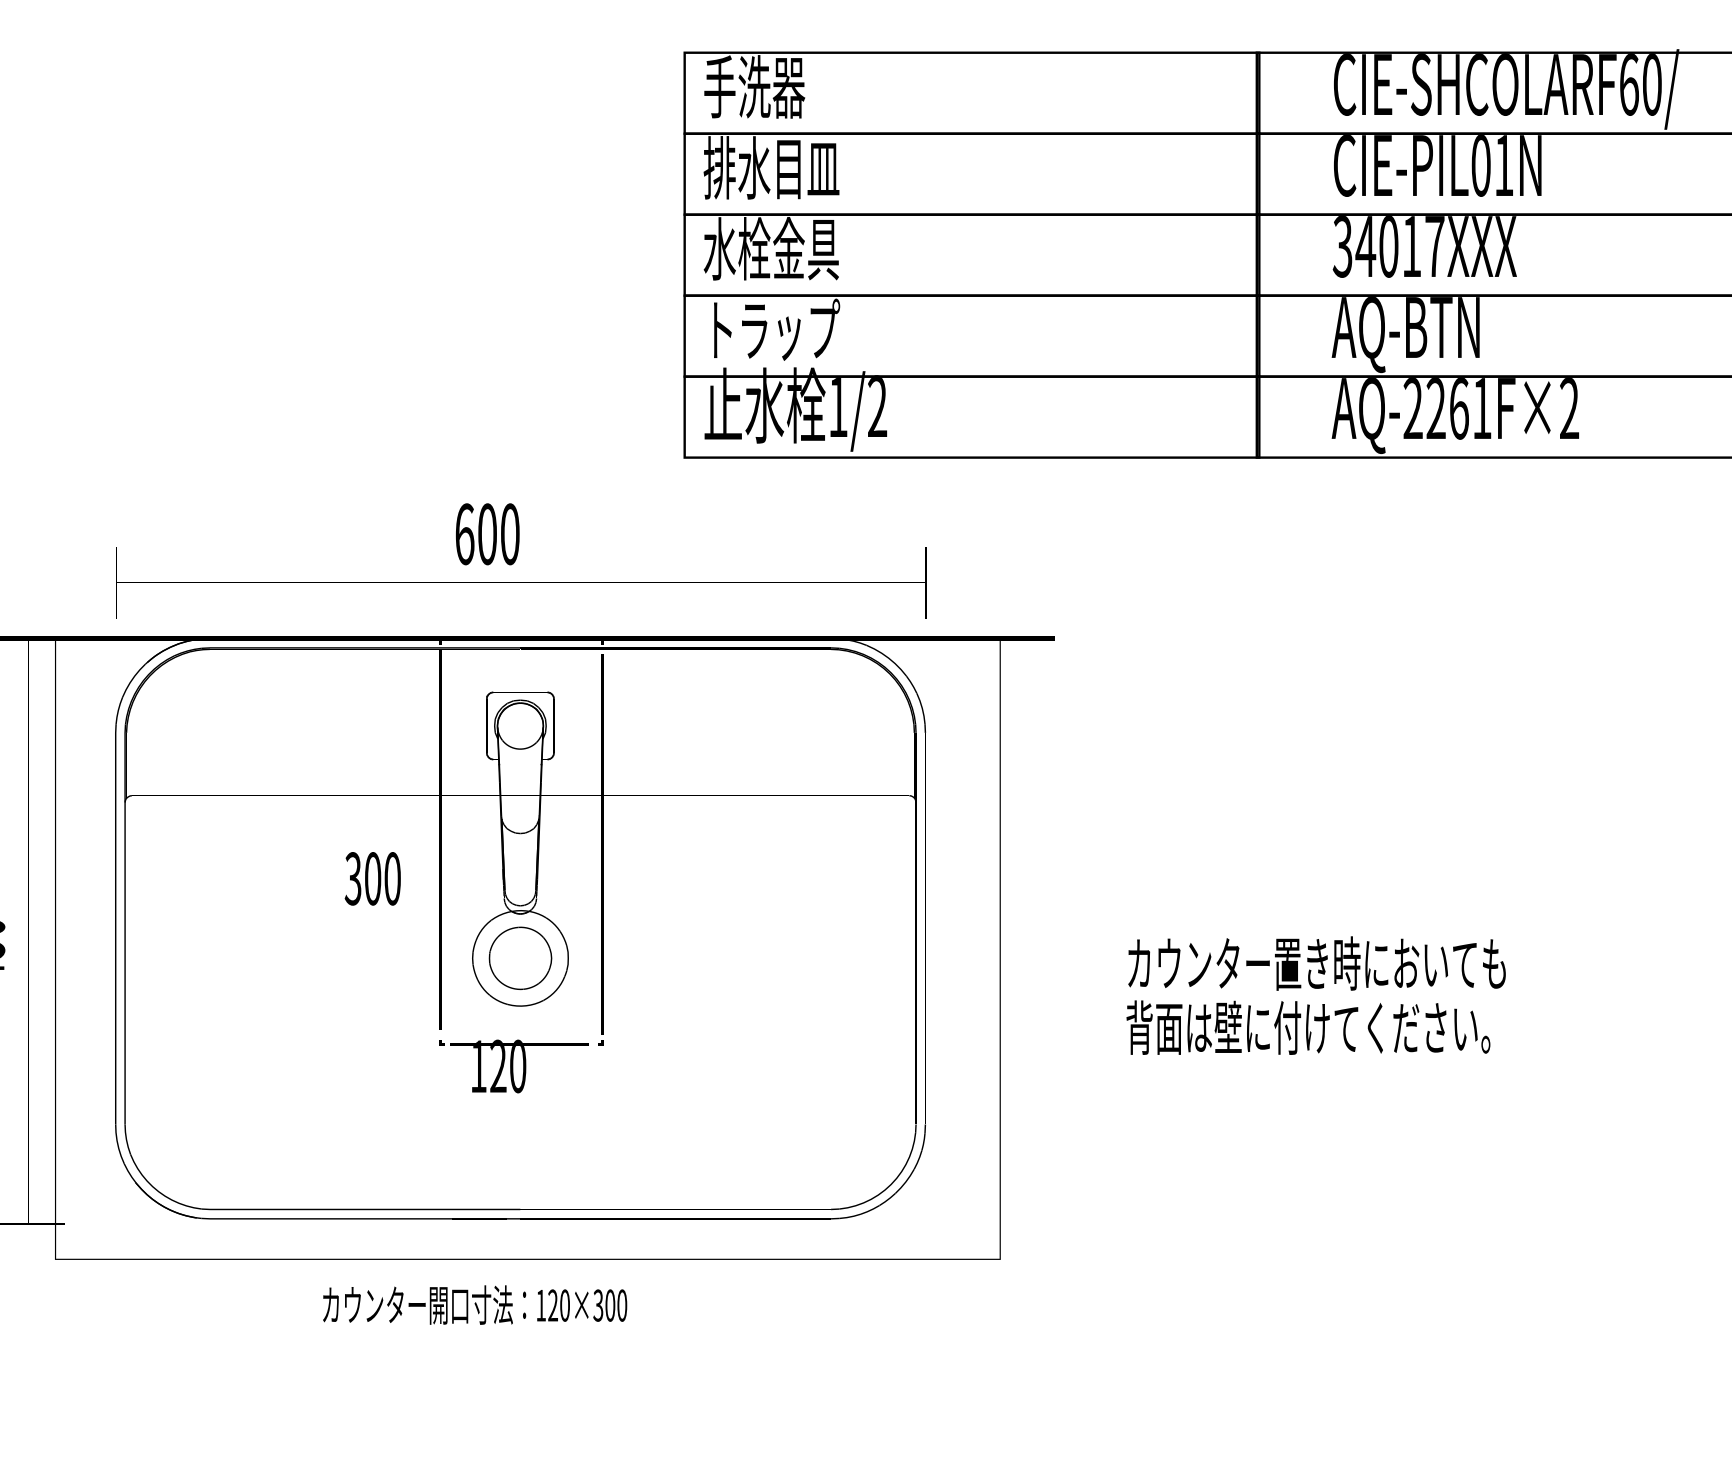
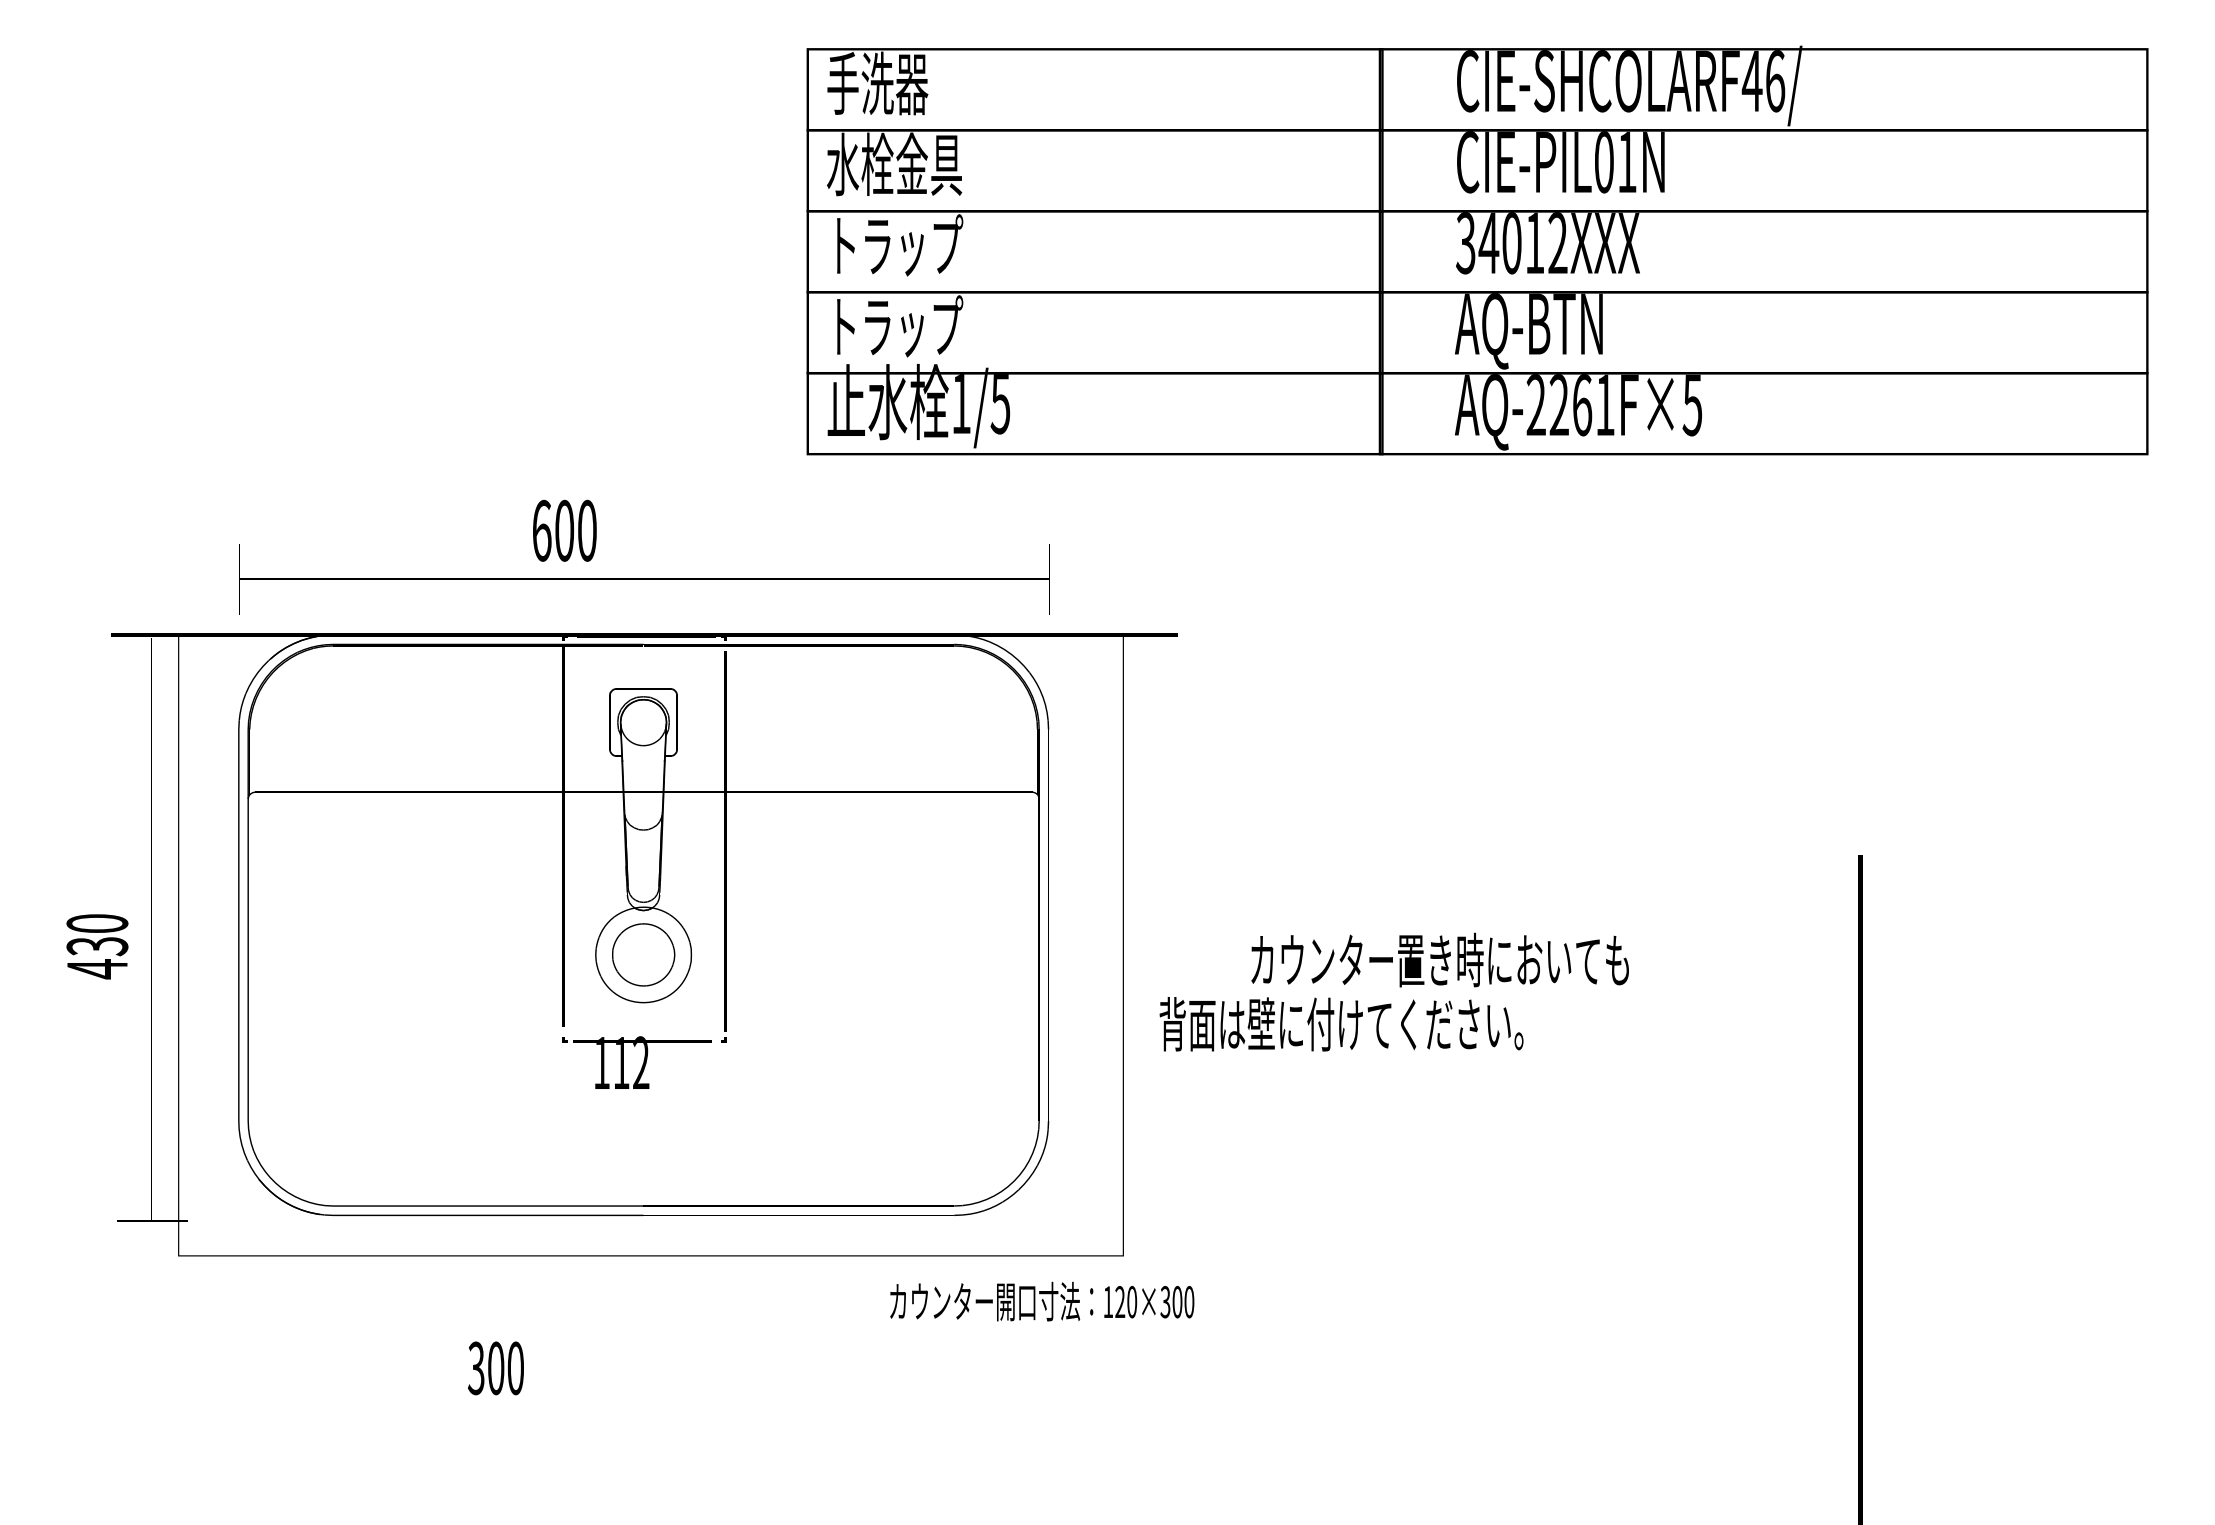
text: (1640, 84) -> (1763, 81), CIE-SHCOLARF60/ -> CIE-SHCOLARF46/
text: (771, 167) -> (894, 164), 排水目皿 -> 水栓金具
text: (1434, 245) -> (1557, 242), 34017XXX -> 34012XXX
text: (771, 248) -> (894, 245), 水栓金具 -> トラップ
text: (877, 405) -> (1000, 402), 1/2 -> 1/5
text: (1569, 408) -> (1692, 405), AQ-2261F×2 -> AQ-2261F×5
text: (487, 533) -> (564, 530), moved
text: (372, 878) -> (495, 1368), moved
text: (1308, 1027) -> (1341, 1024), moved
text: (508, 1065) -> (631, 1062), 120 -> 112
text: (475, 1304) -> (1042, 1301), moved

